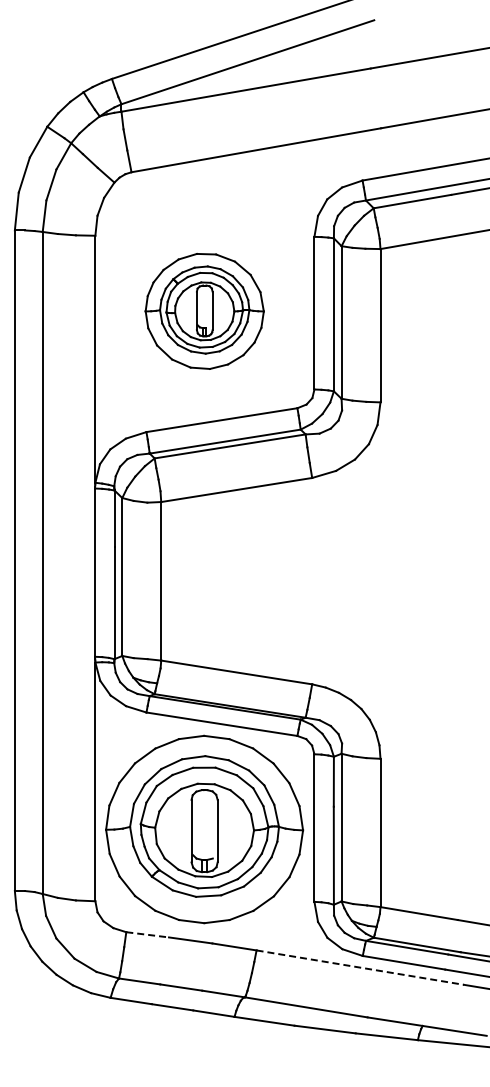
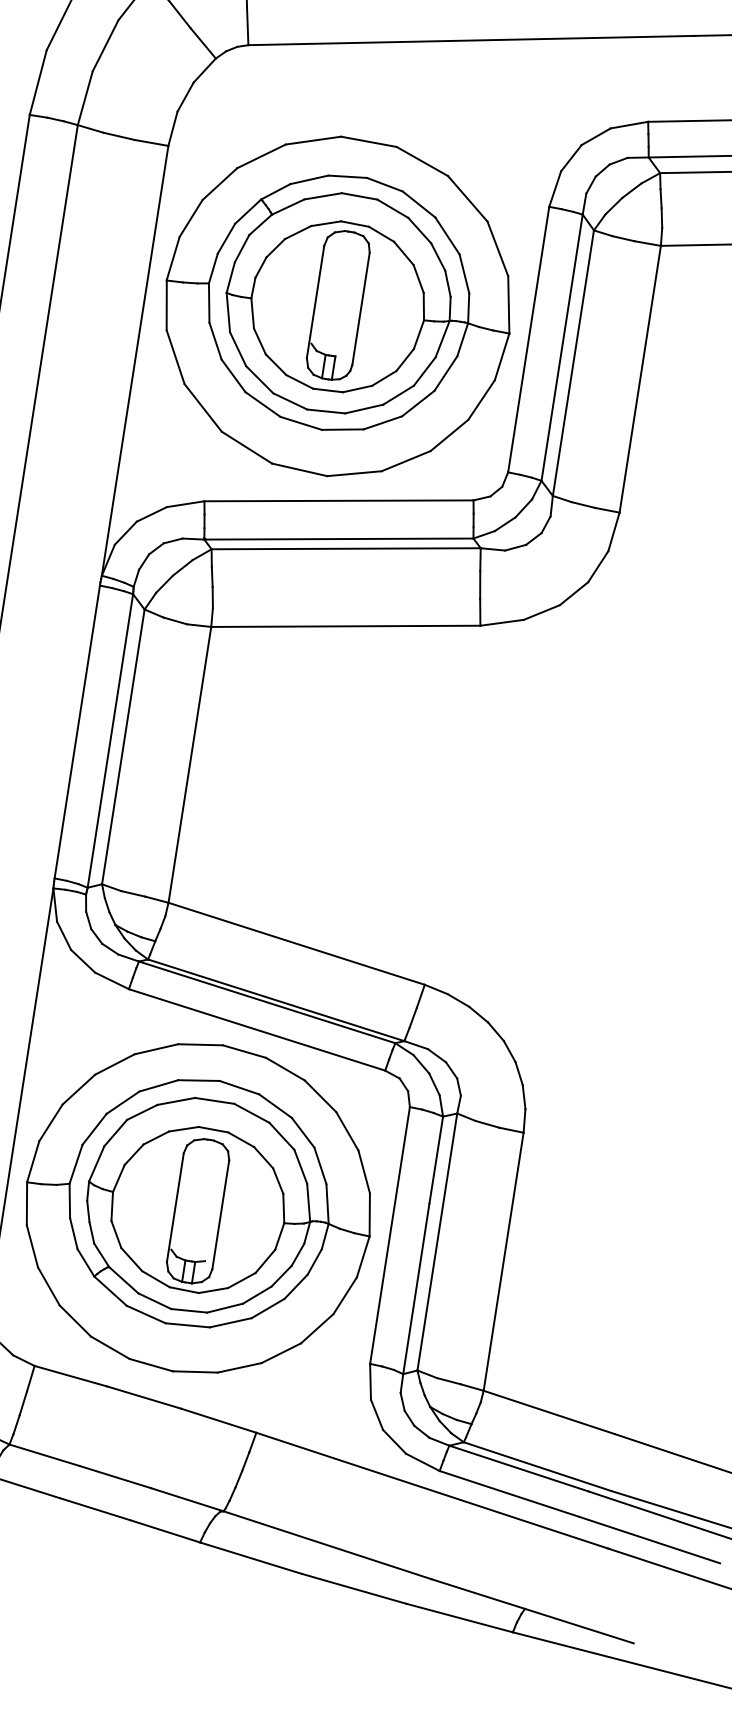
part: (204, 311) -> (337, 307), size x1.67
line: (147, 934) -> (70, 1375), dashed -> solid
line: (360, 967) -> (432, 1490), dashed -> solid

